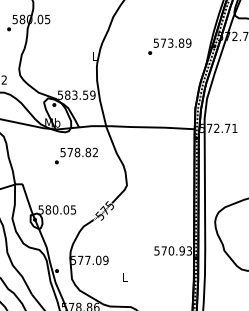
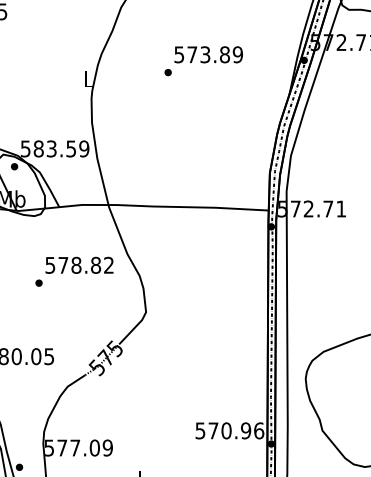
text: (169, 46) -> (203, 60), moved
text: (76, 155) -> (74, 270), moved
text: (189, 250) -> (259, 430), 570.93 -> 570.96

